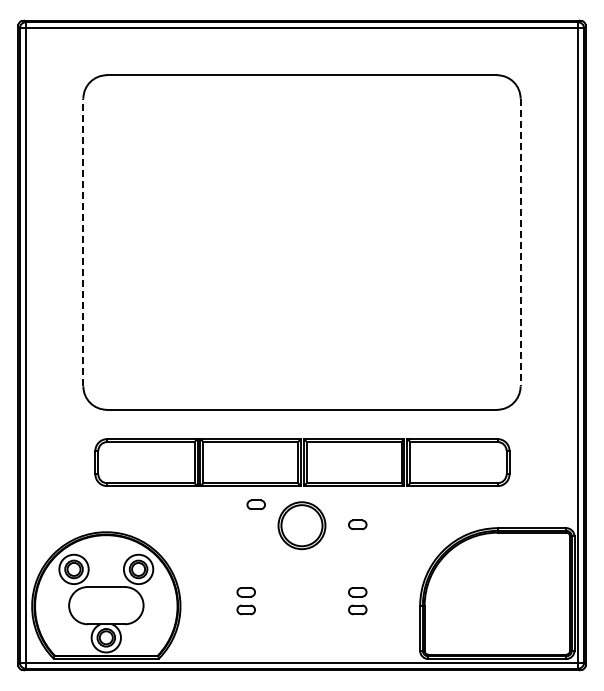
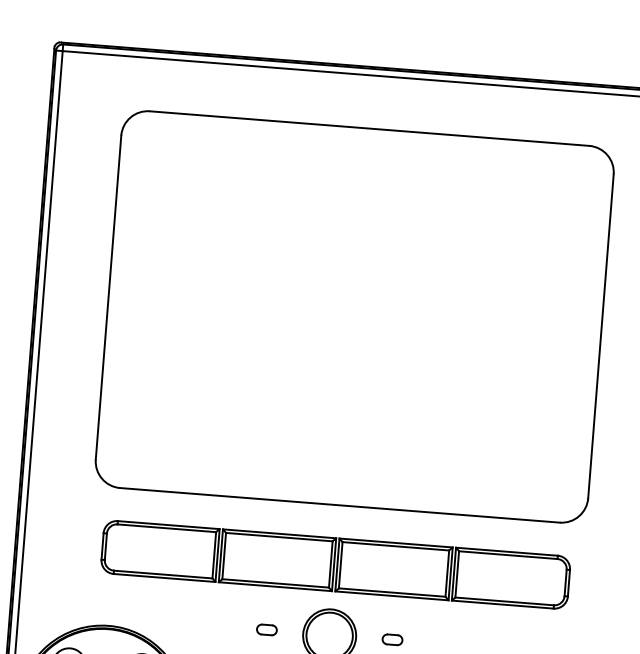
line: (83, 242) -> (108, 297), dashed -> solid
line: (520, 242) -> (600, 336), dashed -> solid
part: (255, 504) -> (266, 629), moved

